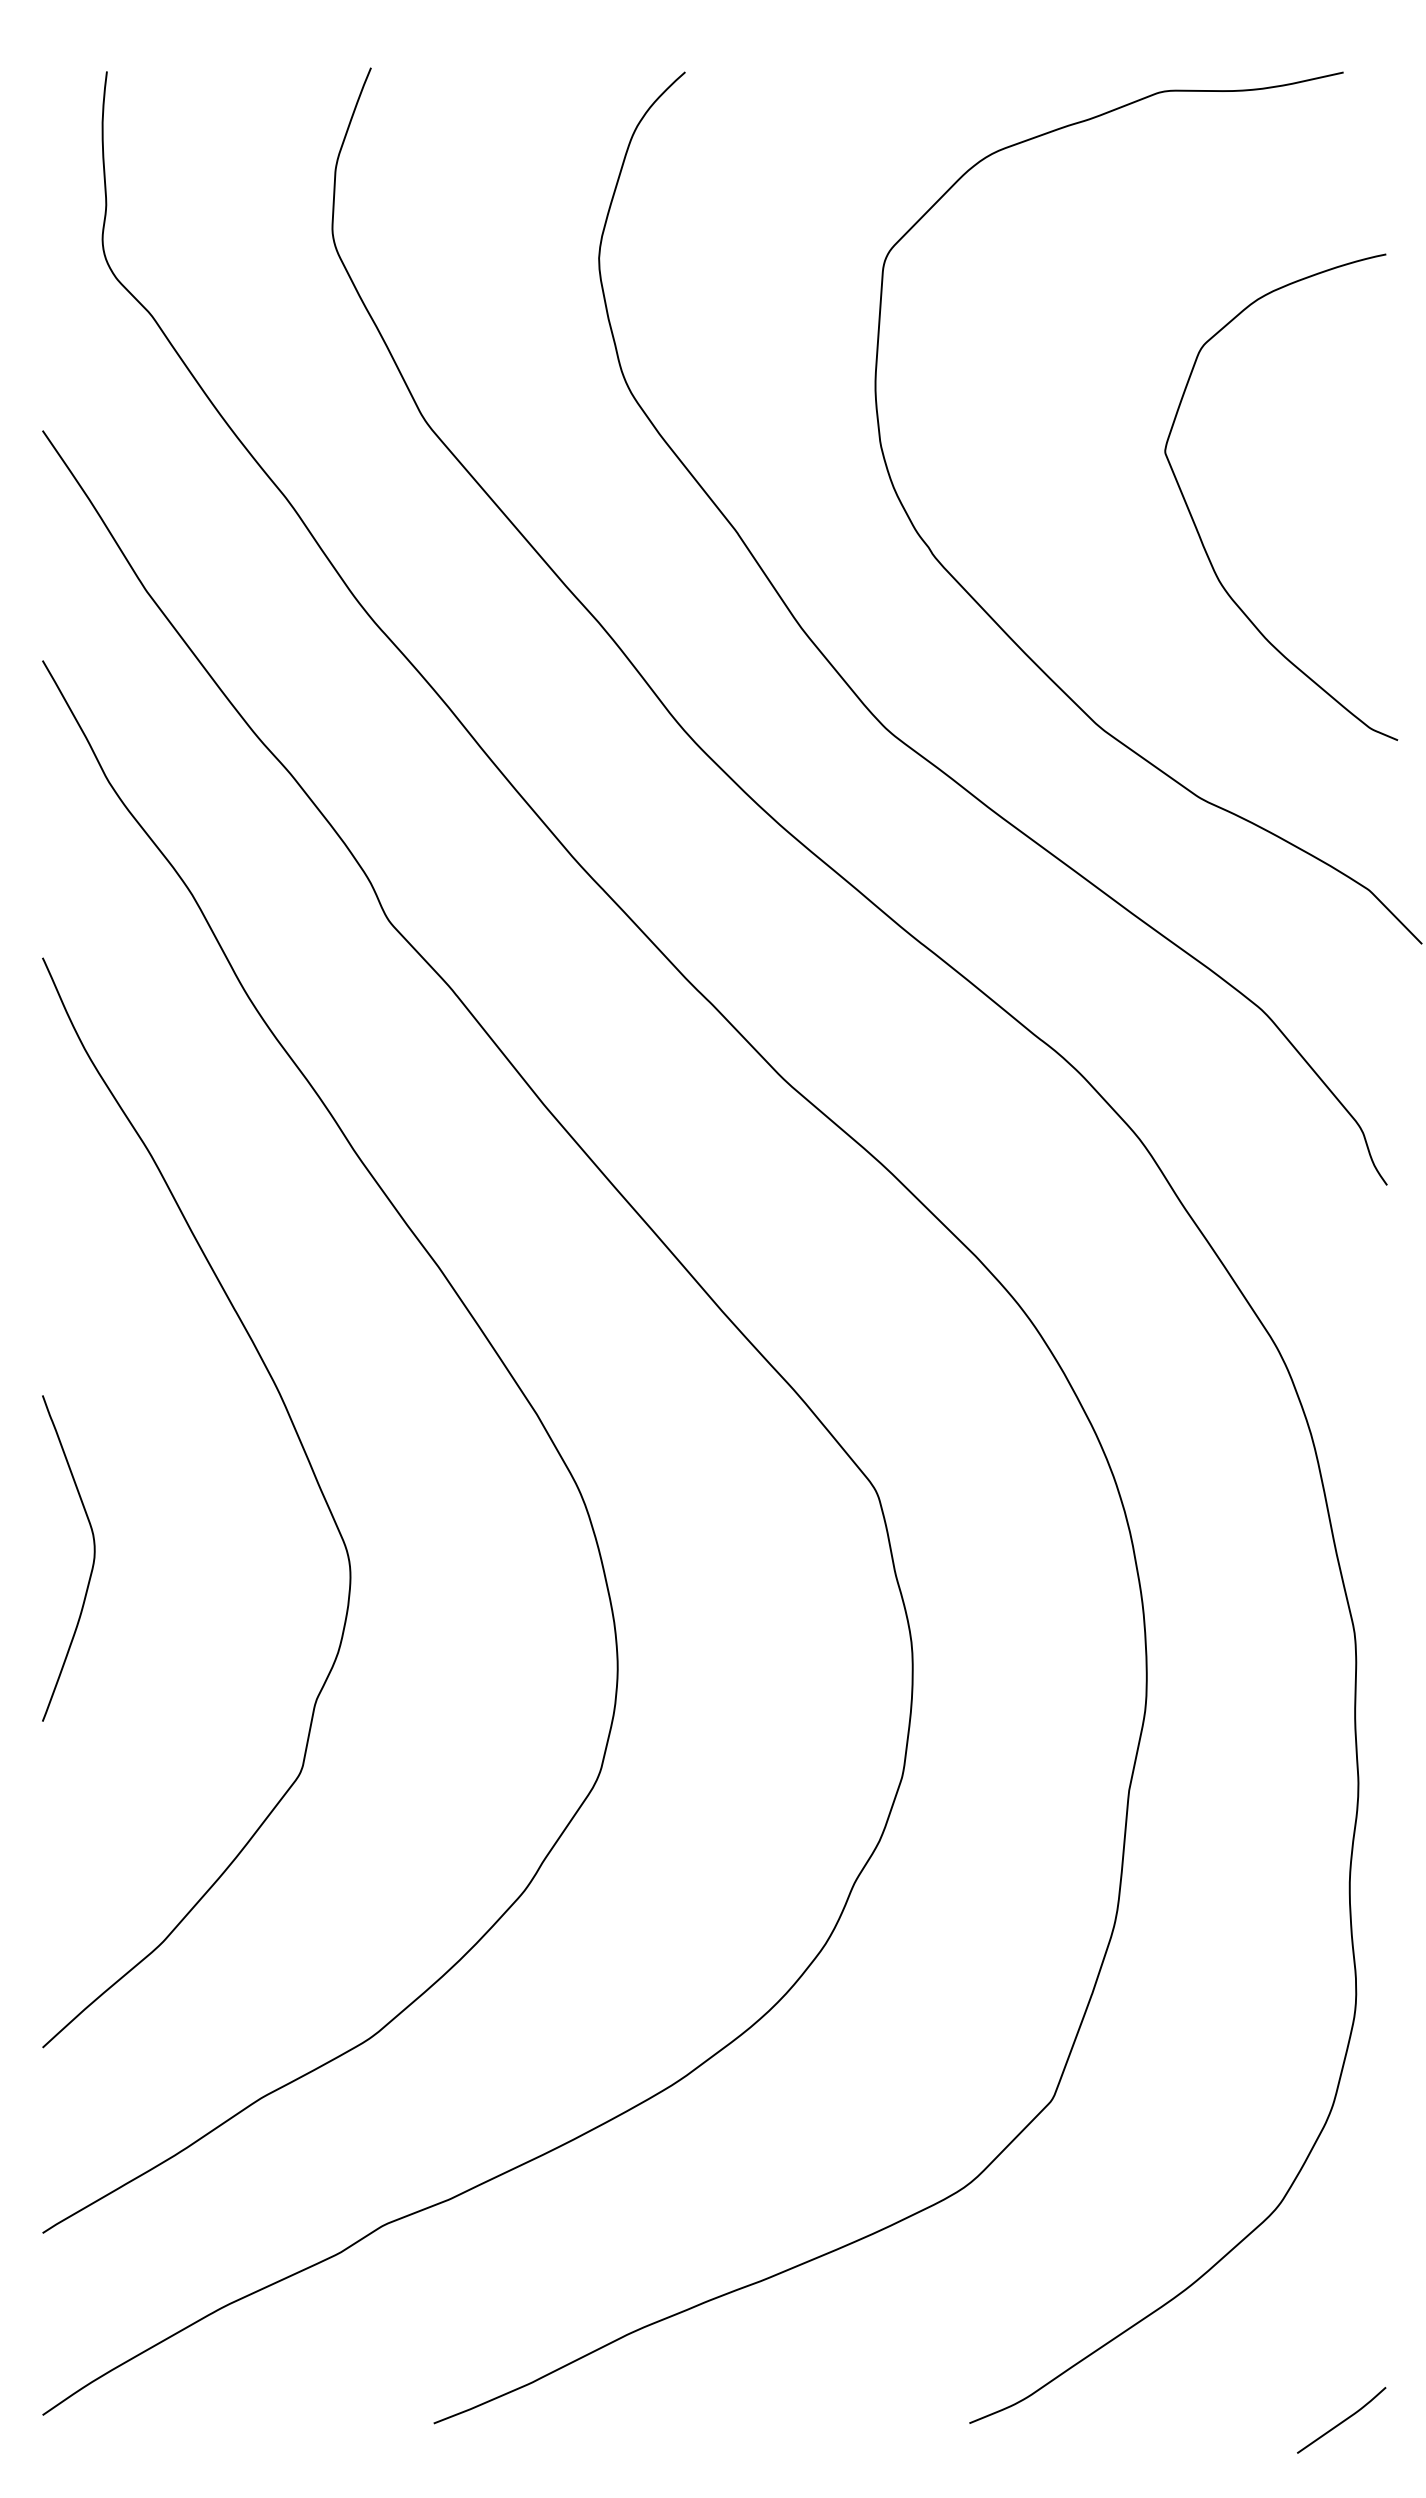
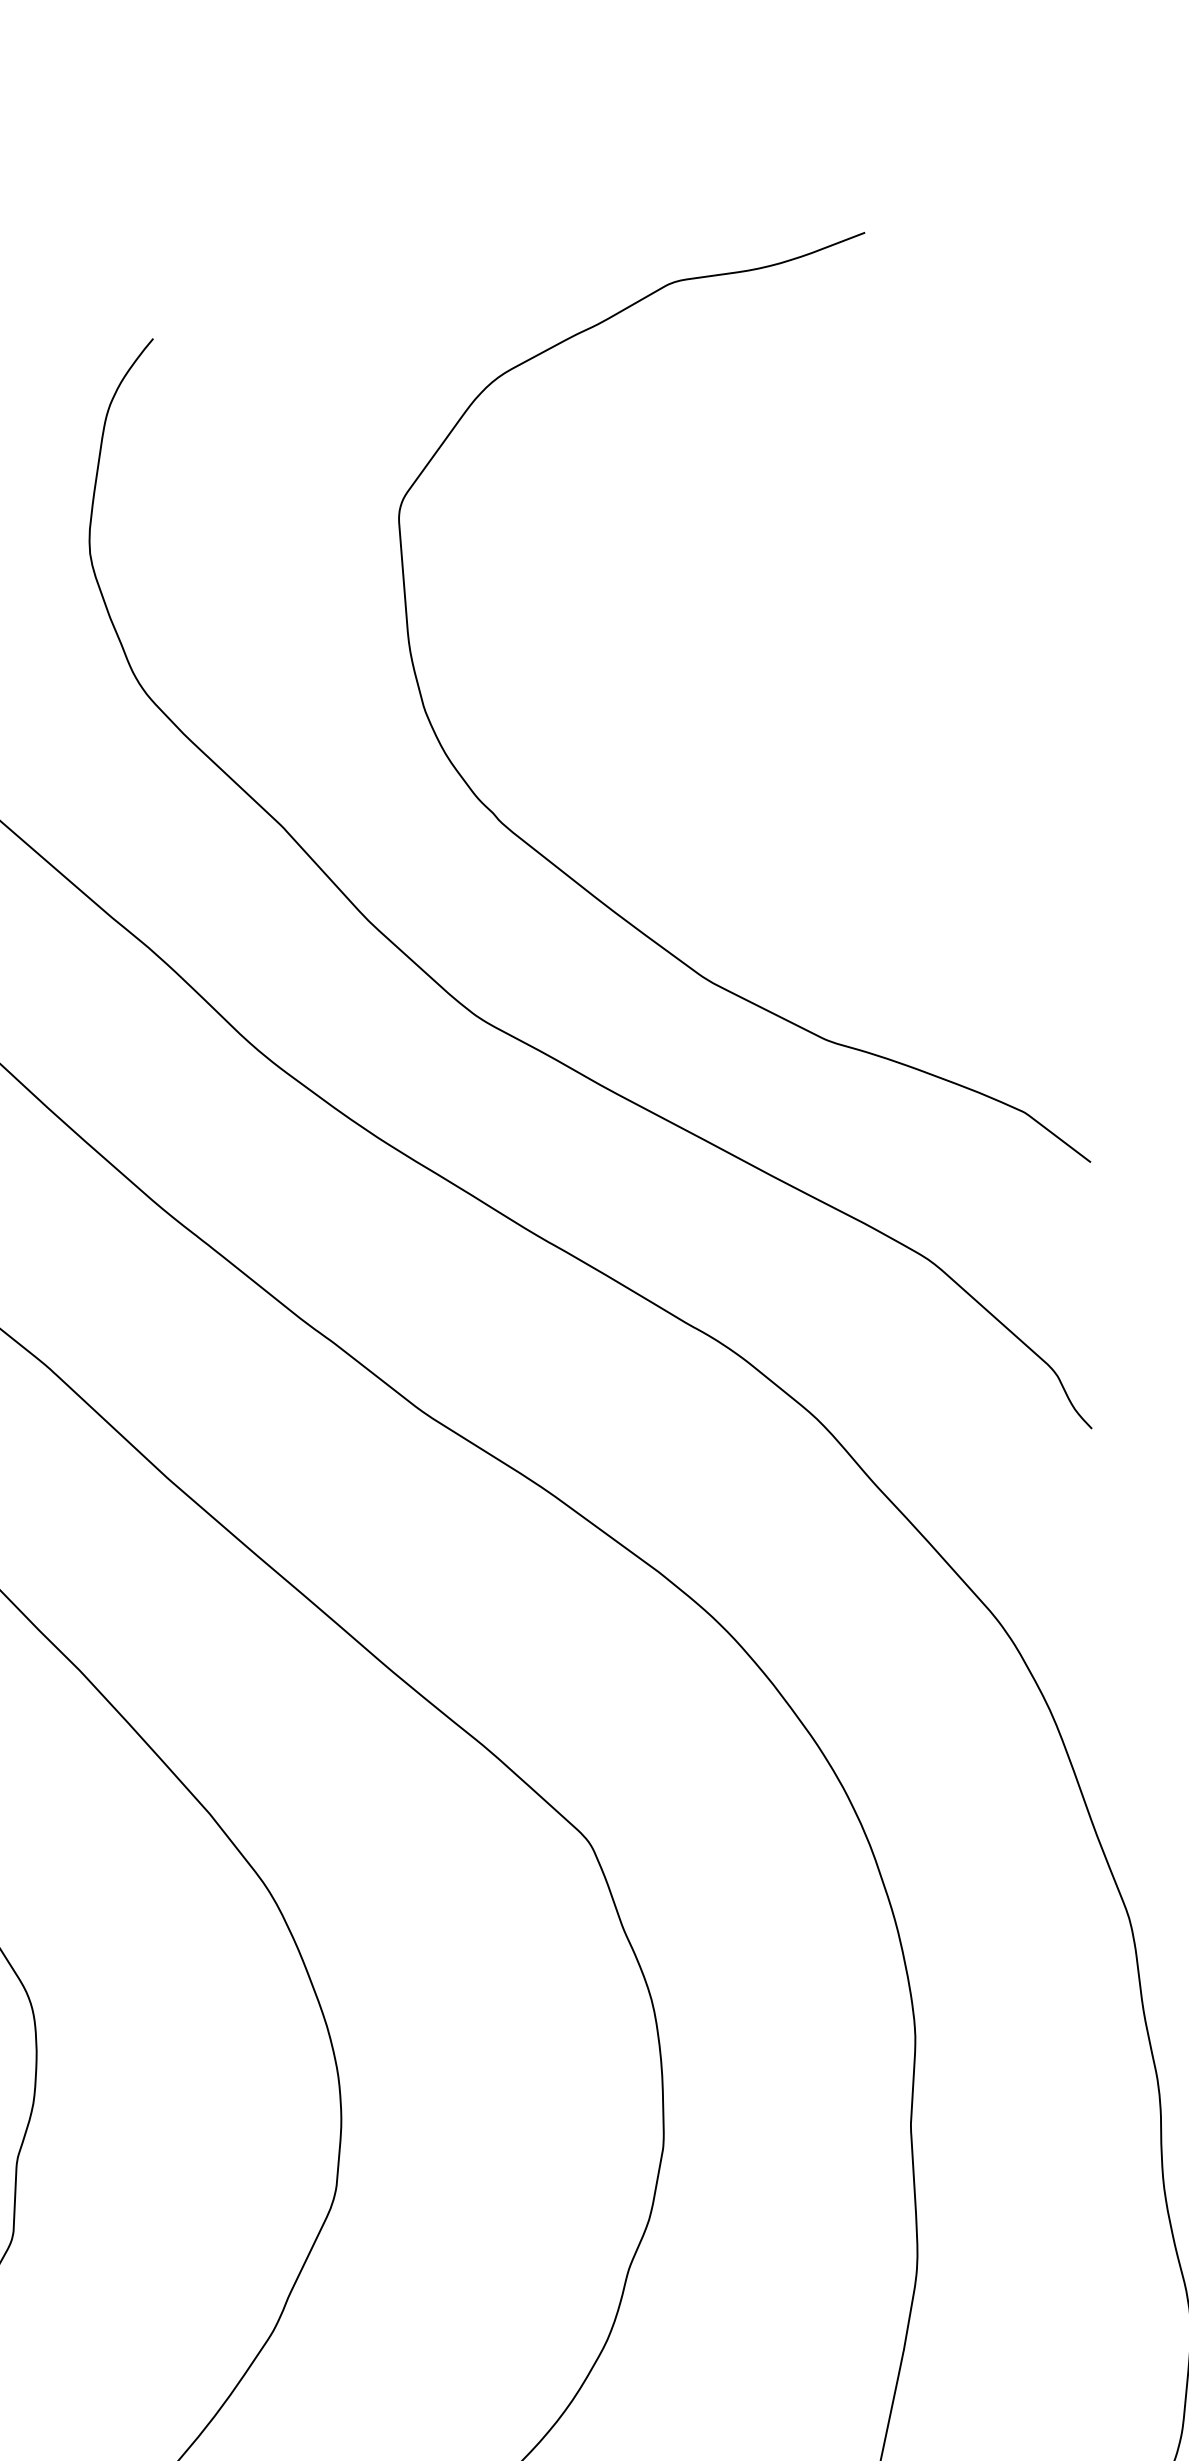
curve: (1198, 530) -> (782, 751), removed

